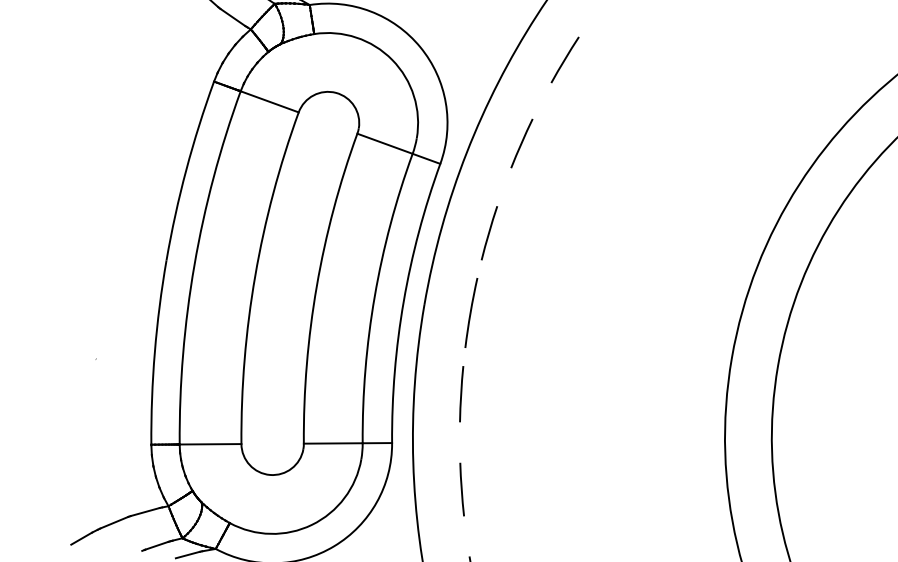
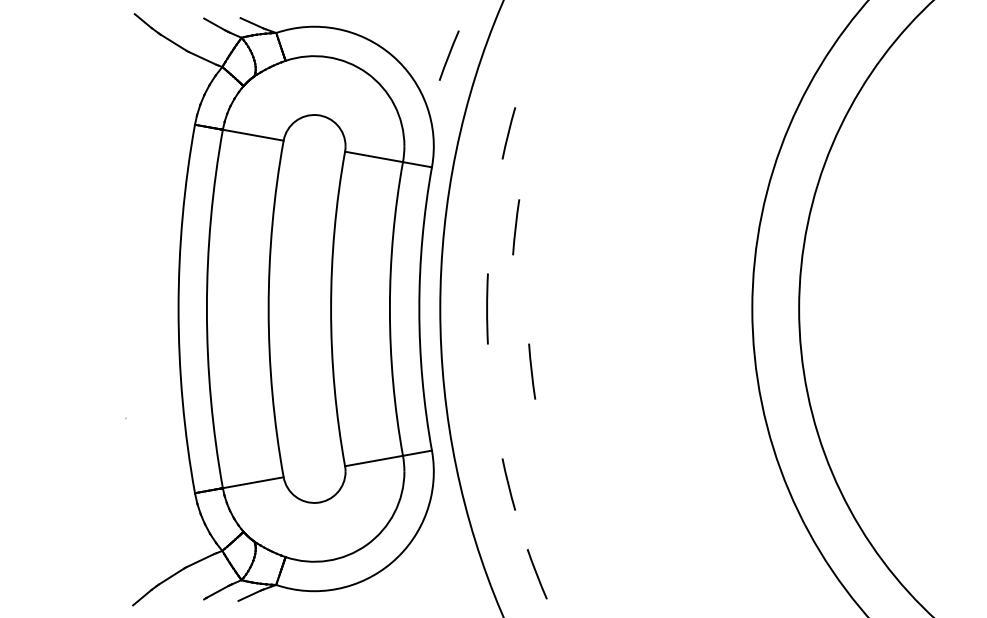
line: (564, 59) -> (448, 55), moved
line: (489, 233) -> (516, 227), moved
line: (462, 394) -> (532, 371), moved

